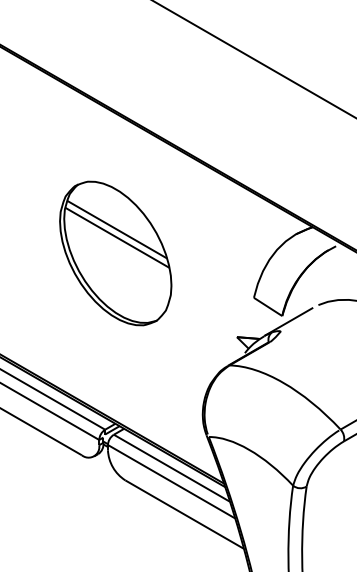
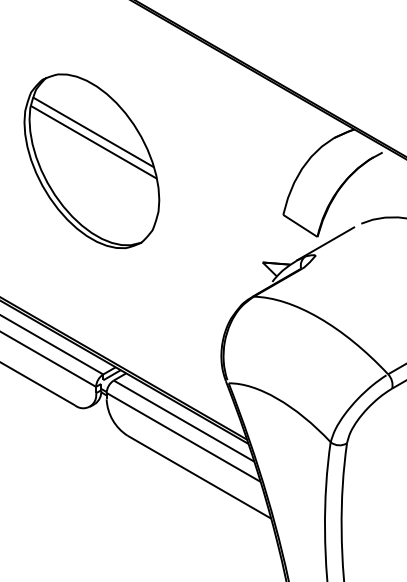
part: (115, 253) -> (91, 161), moved

